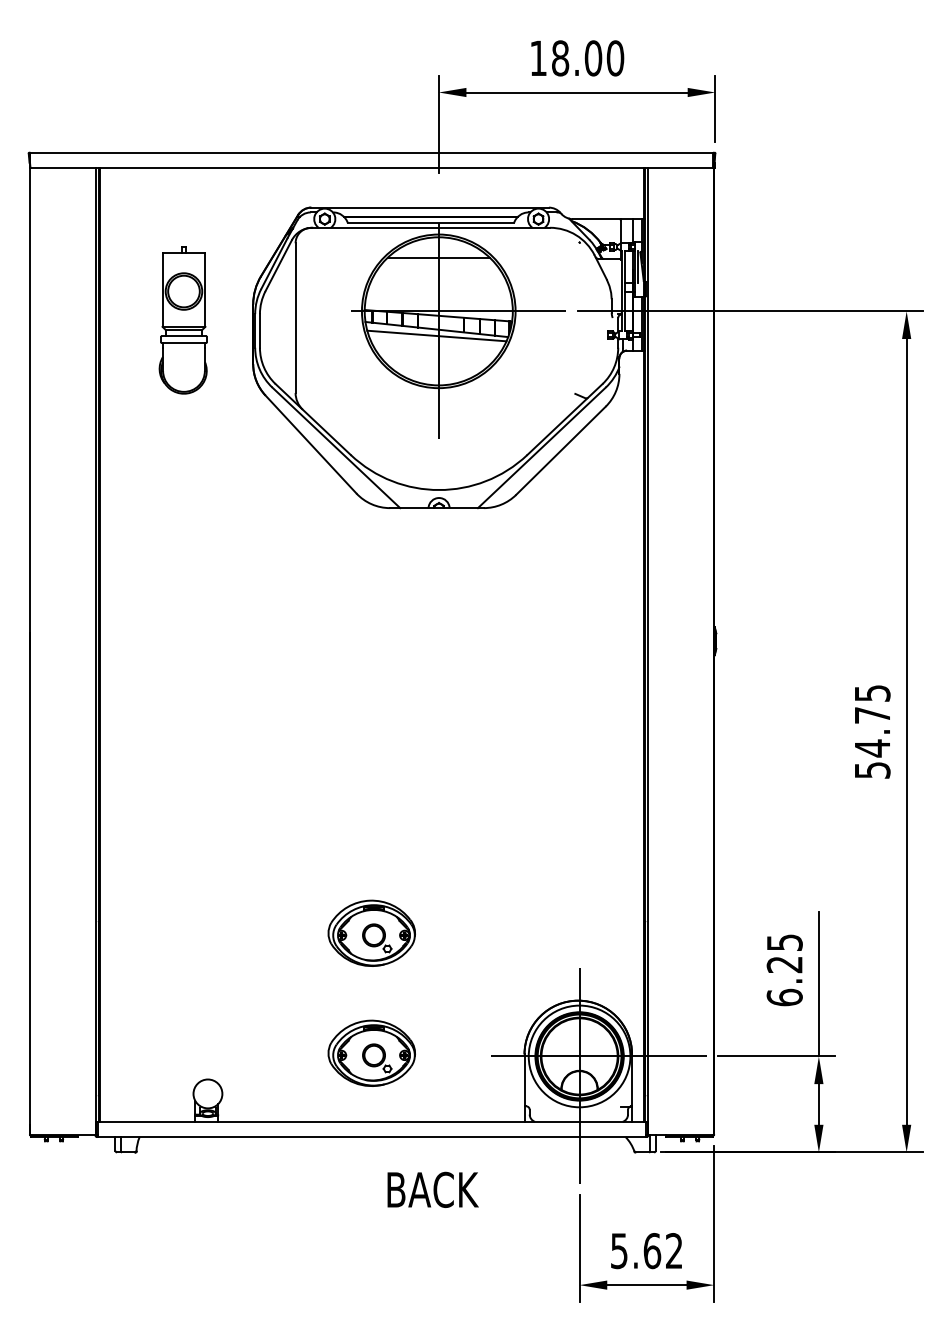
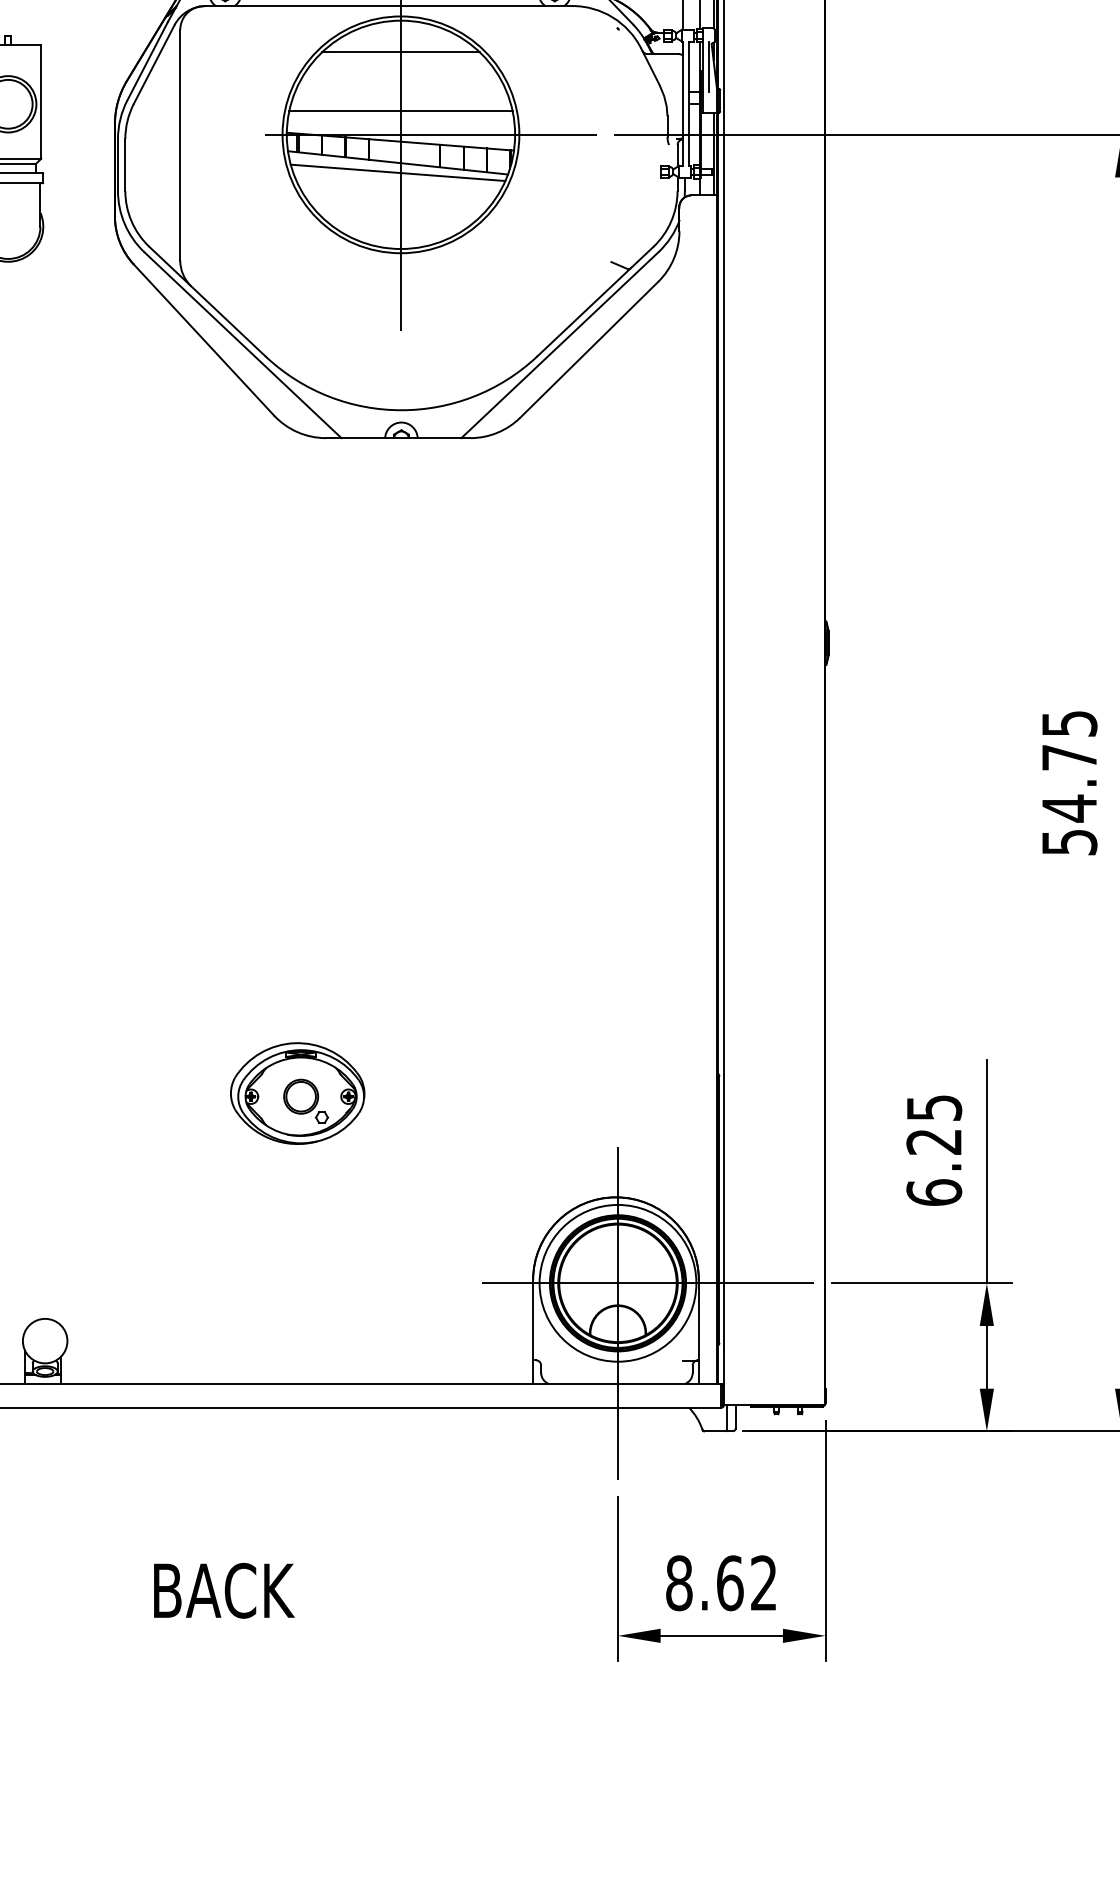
line: (438, 295) -> (400, 110), added
part: (371, 1052) -> (297, 1277), removed
text: (432, 1189) -> (223, 1590), moved
text: (618, 1251) -> (677, 1583), 5.62 -> 8.62

